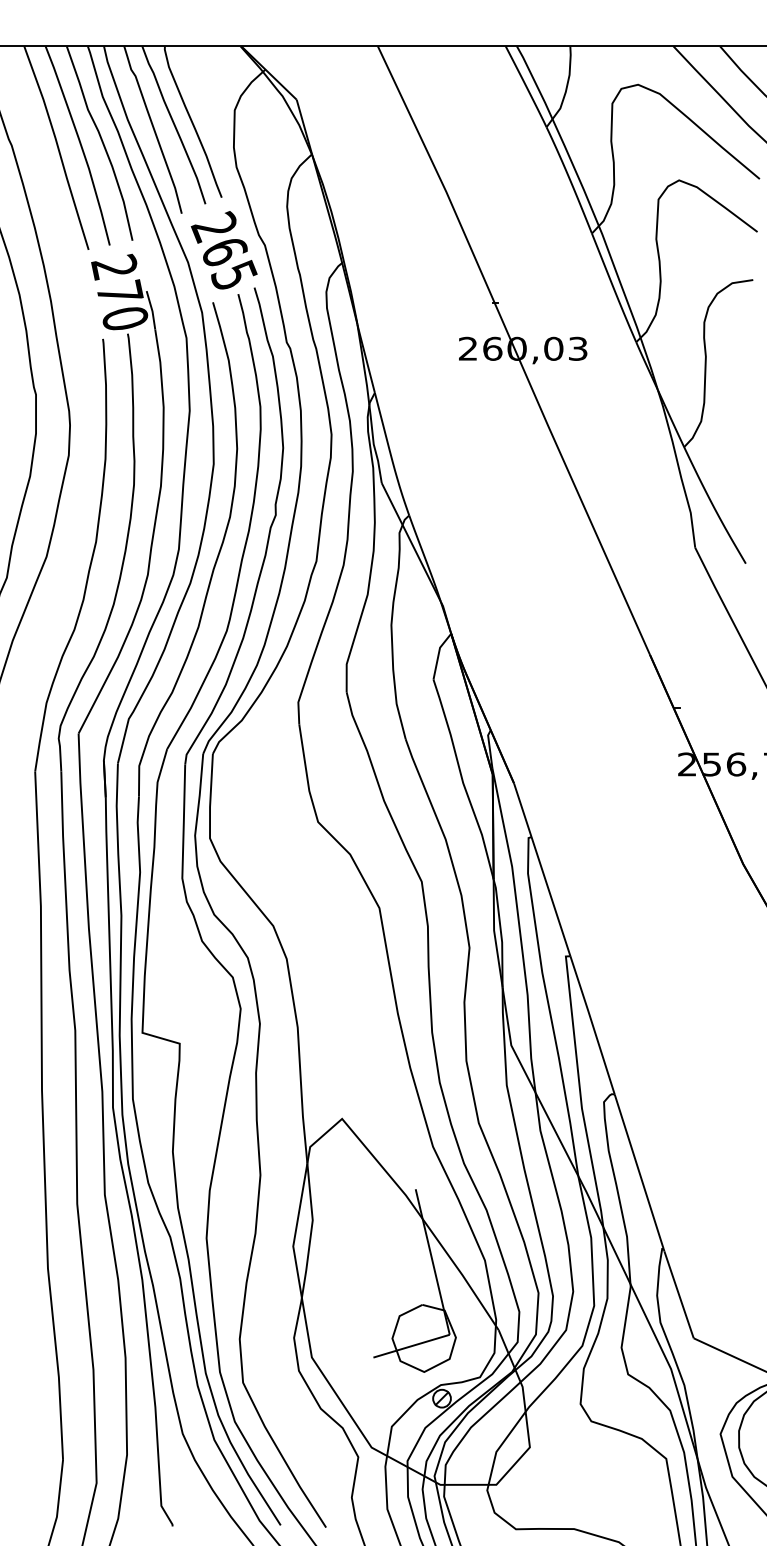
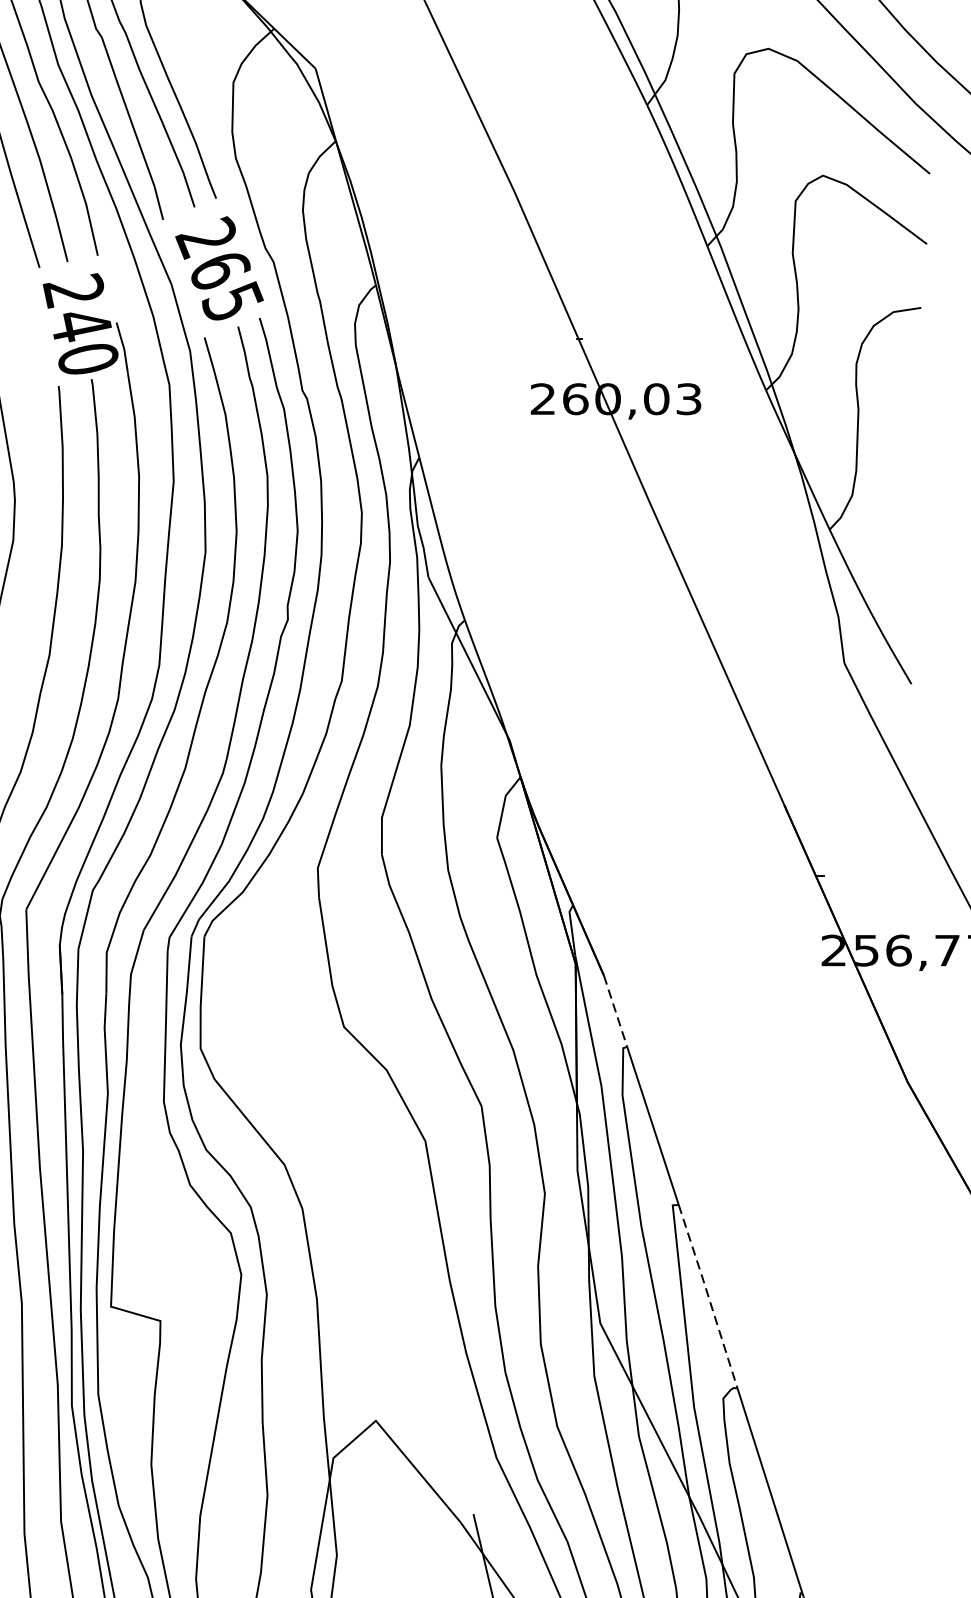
text: (120, 292) -> (81, 324), 270 -> 240
line: (522, 810) -> (615, 1011), solid -> dashed
line: (592, 1024) -> (708, 1295), solid -> dashed

